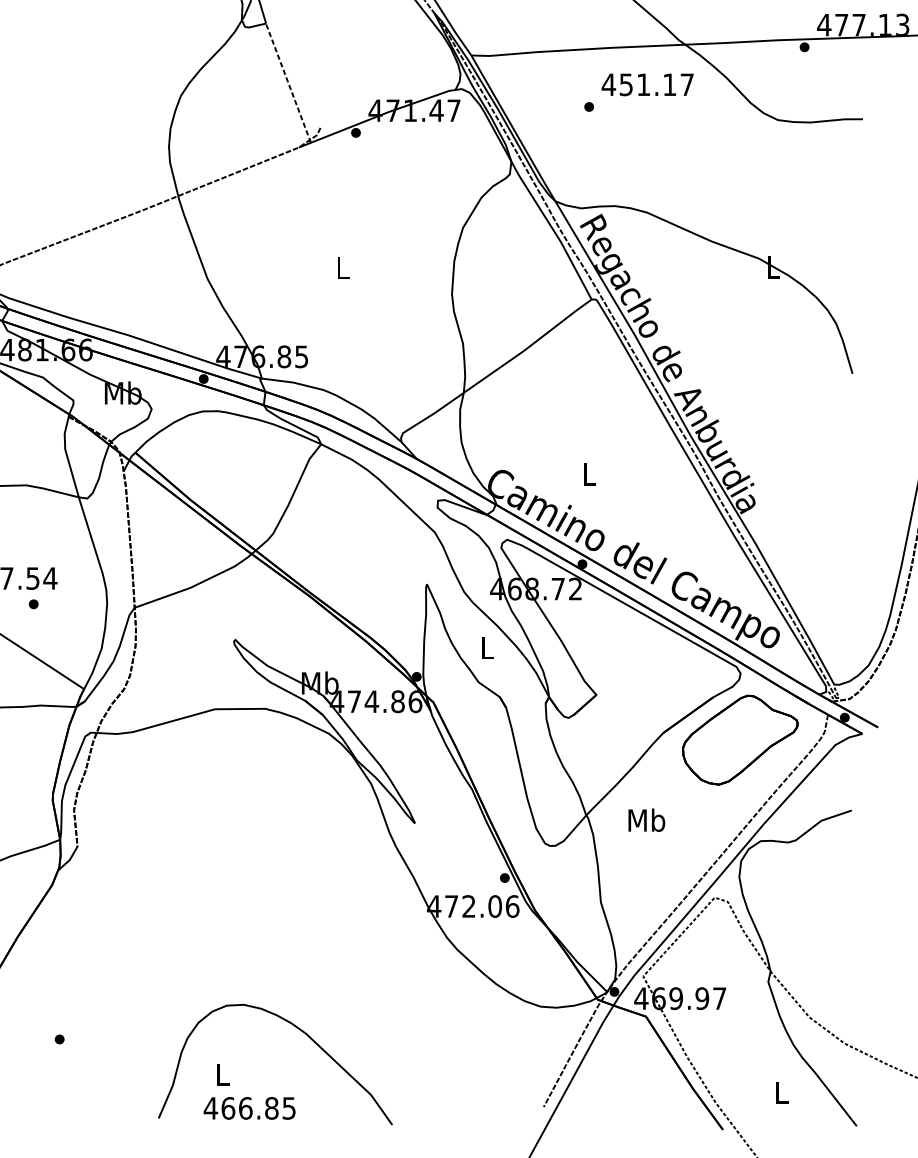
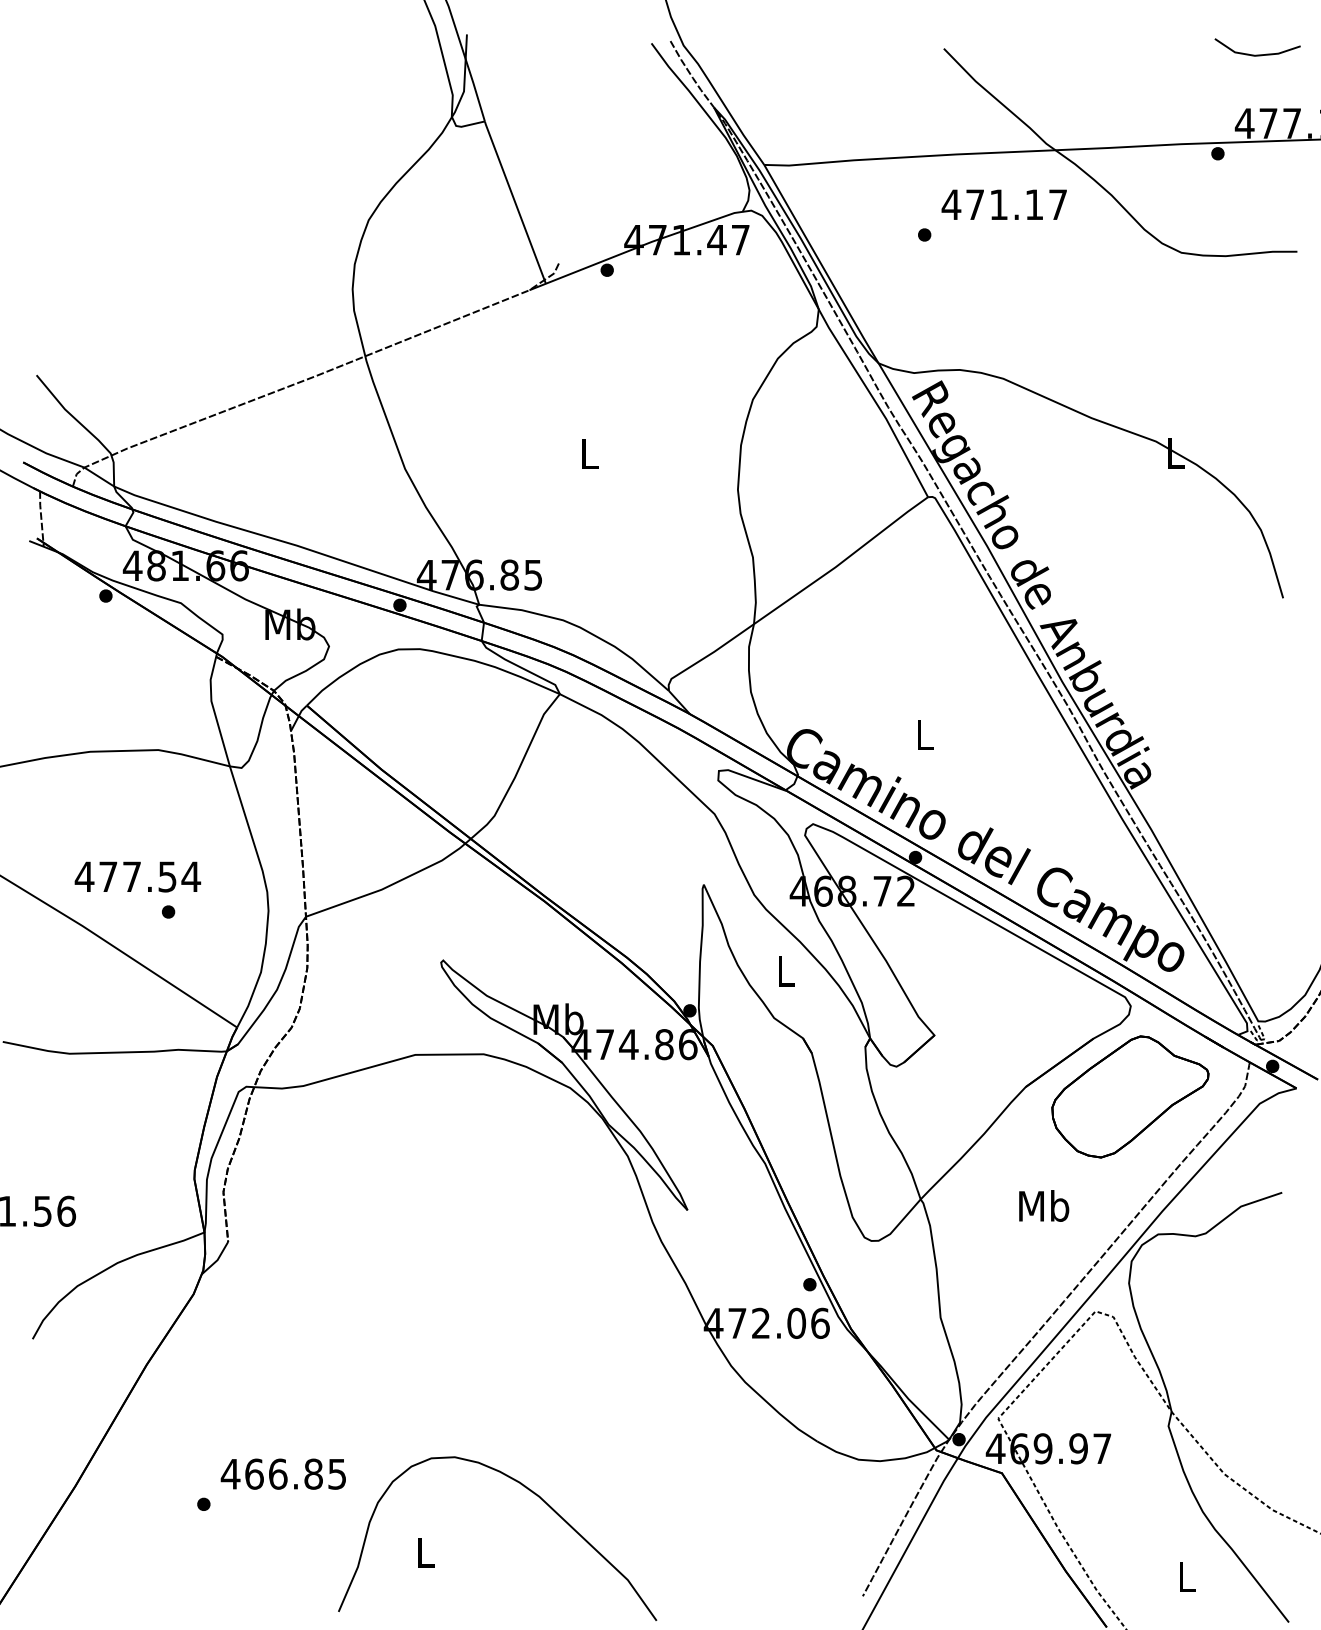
line: (287, 82) -> (514, 201), dashed -> solid
text: (625, 84) -> (974, 204), 451.17 -> 471.17
text: (647, 819) -> (1044, 1205), moved
text: (248, 1107) -> (282, 1473), moved

